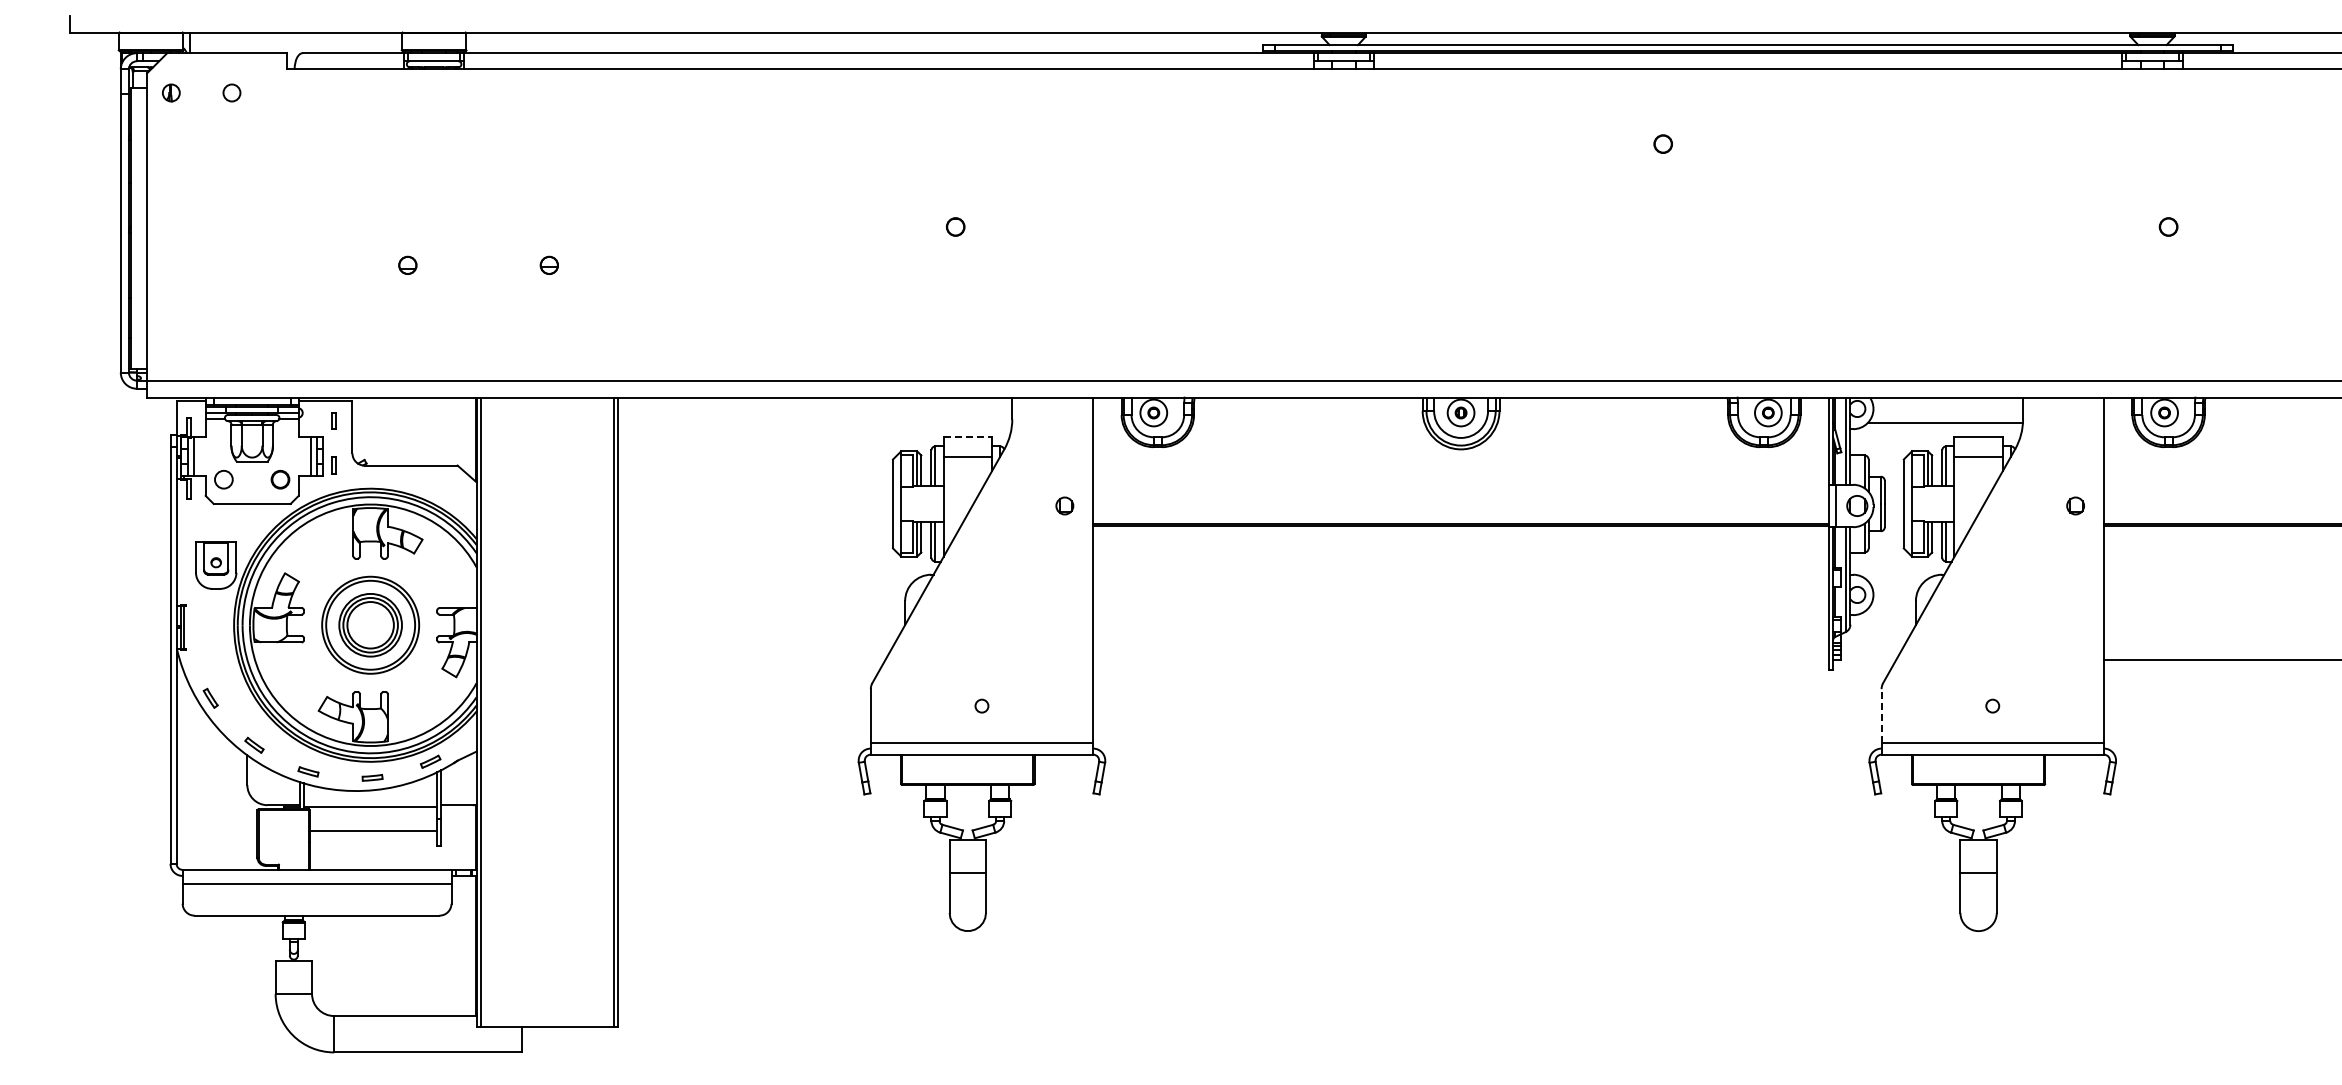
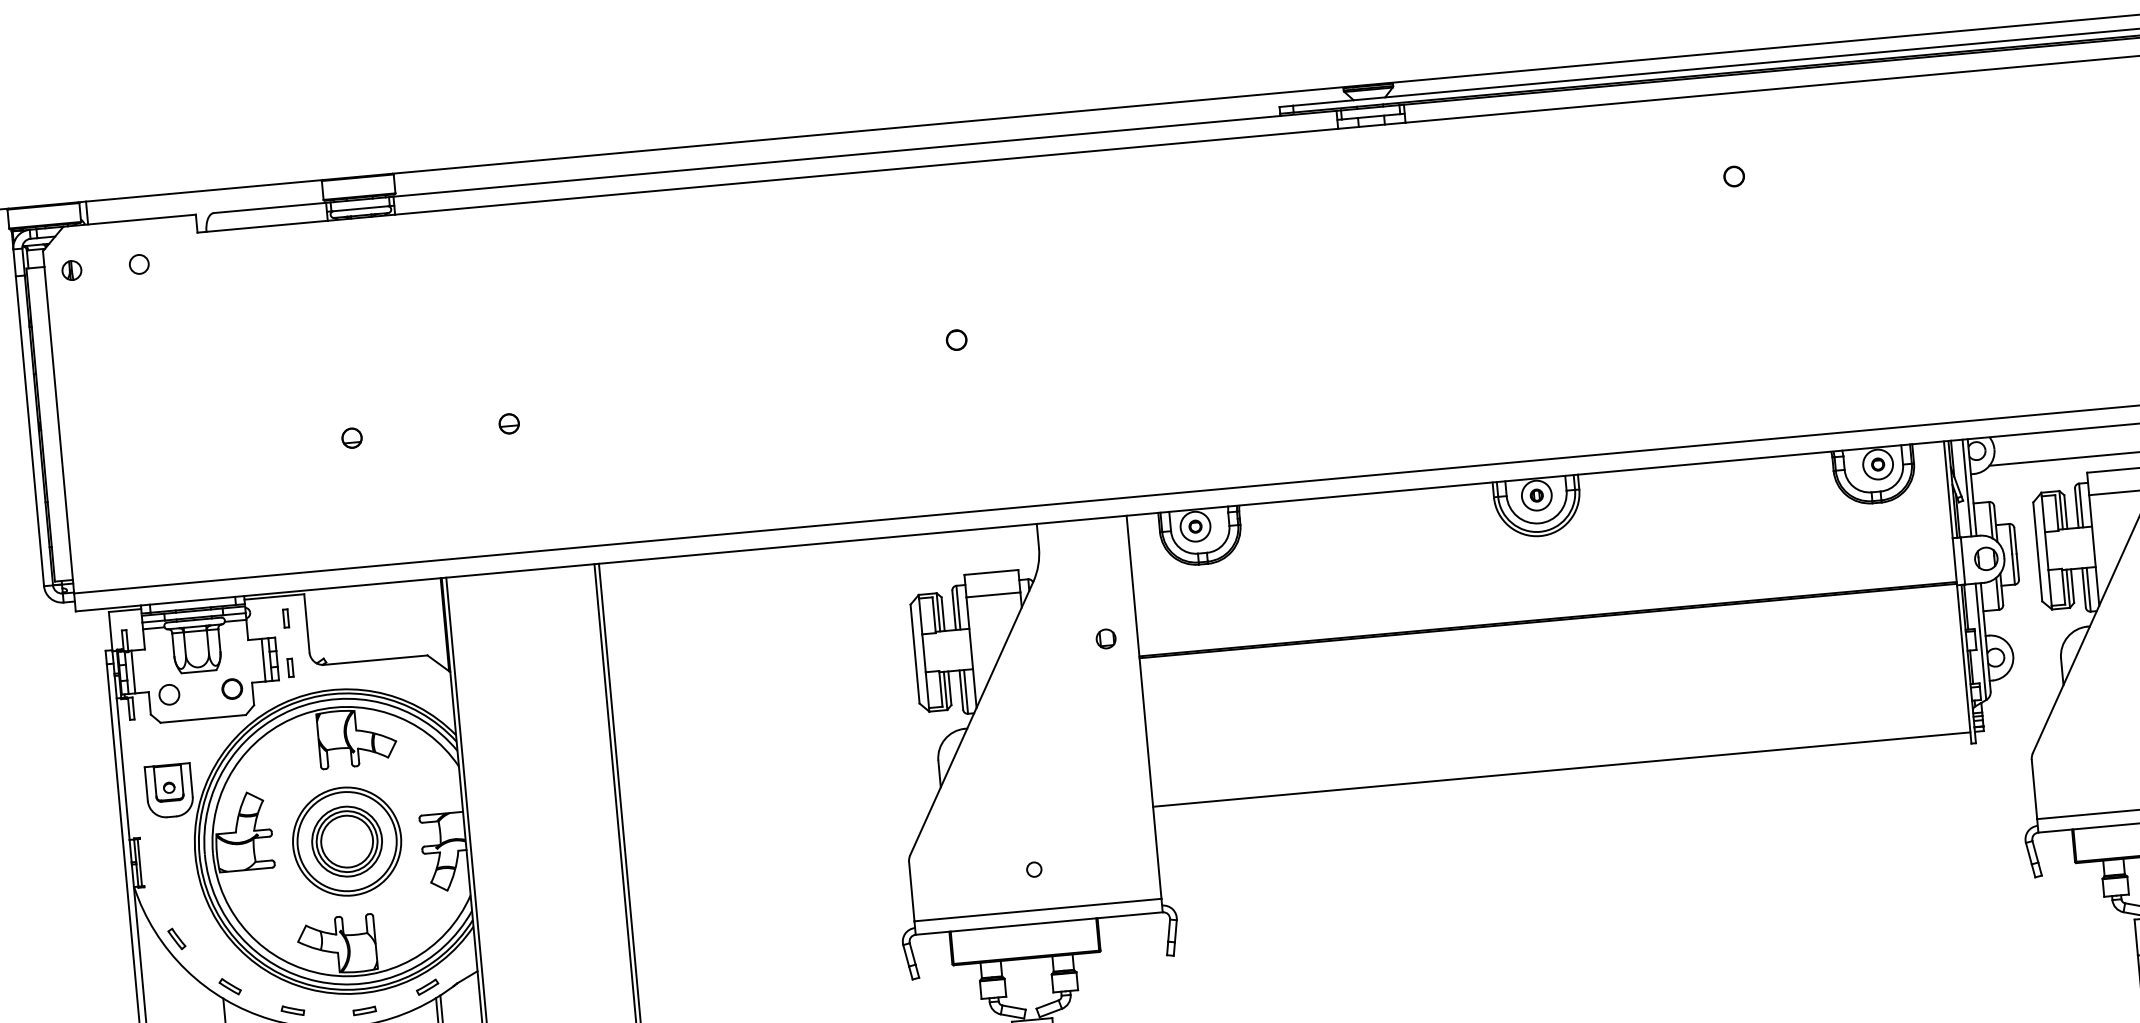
line: (968, 437) -> (992, 572), dashed -> solid
line: (1461, 659) -> (1562, 769), added
line: (1881, 715) -> (2034, 789), dashed -> solid

